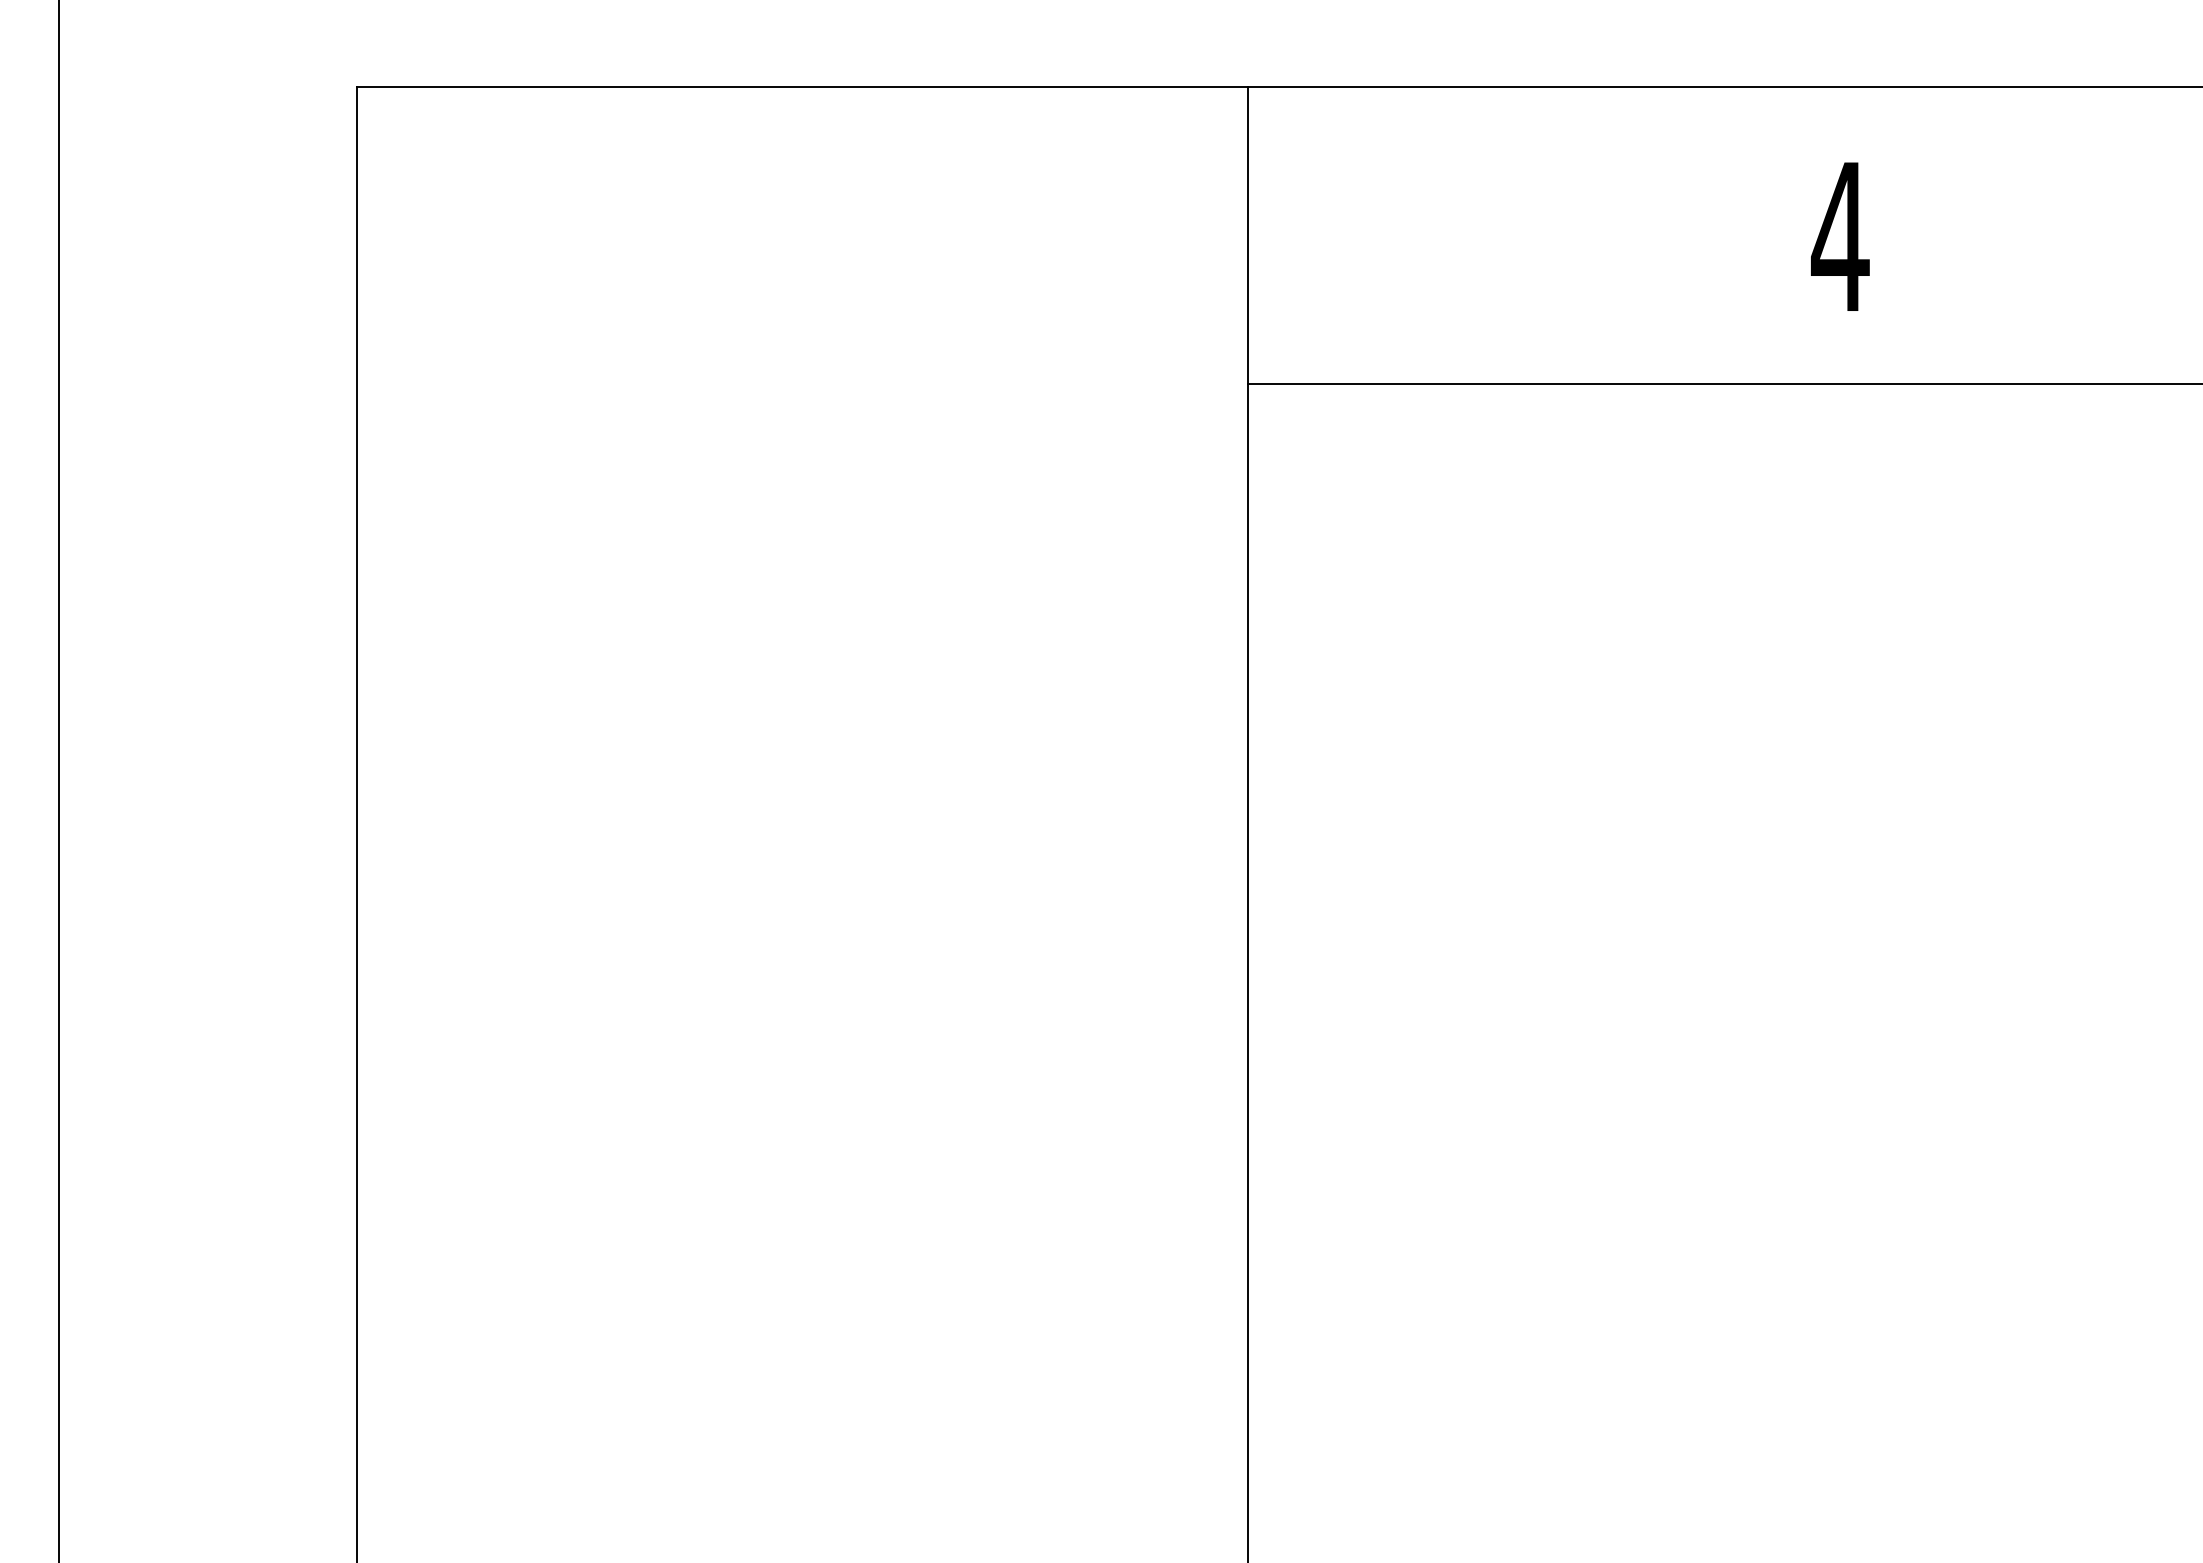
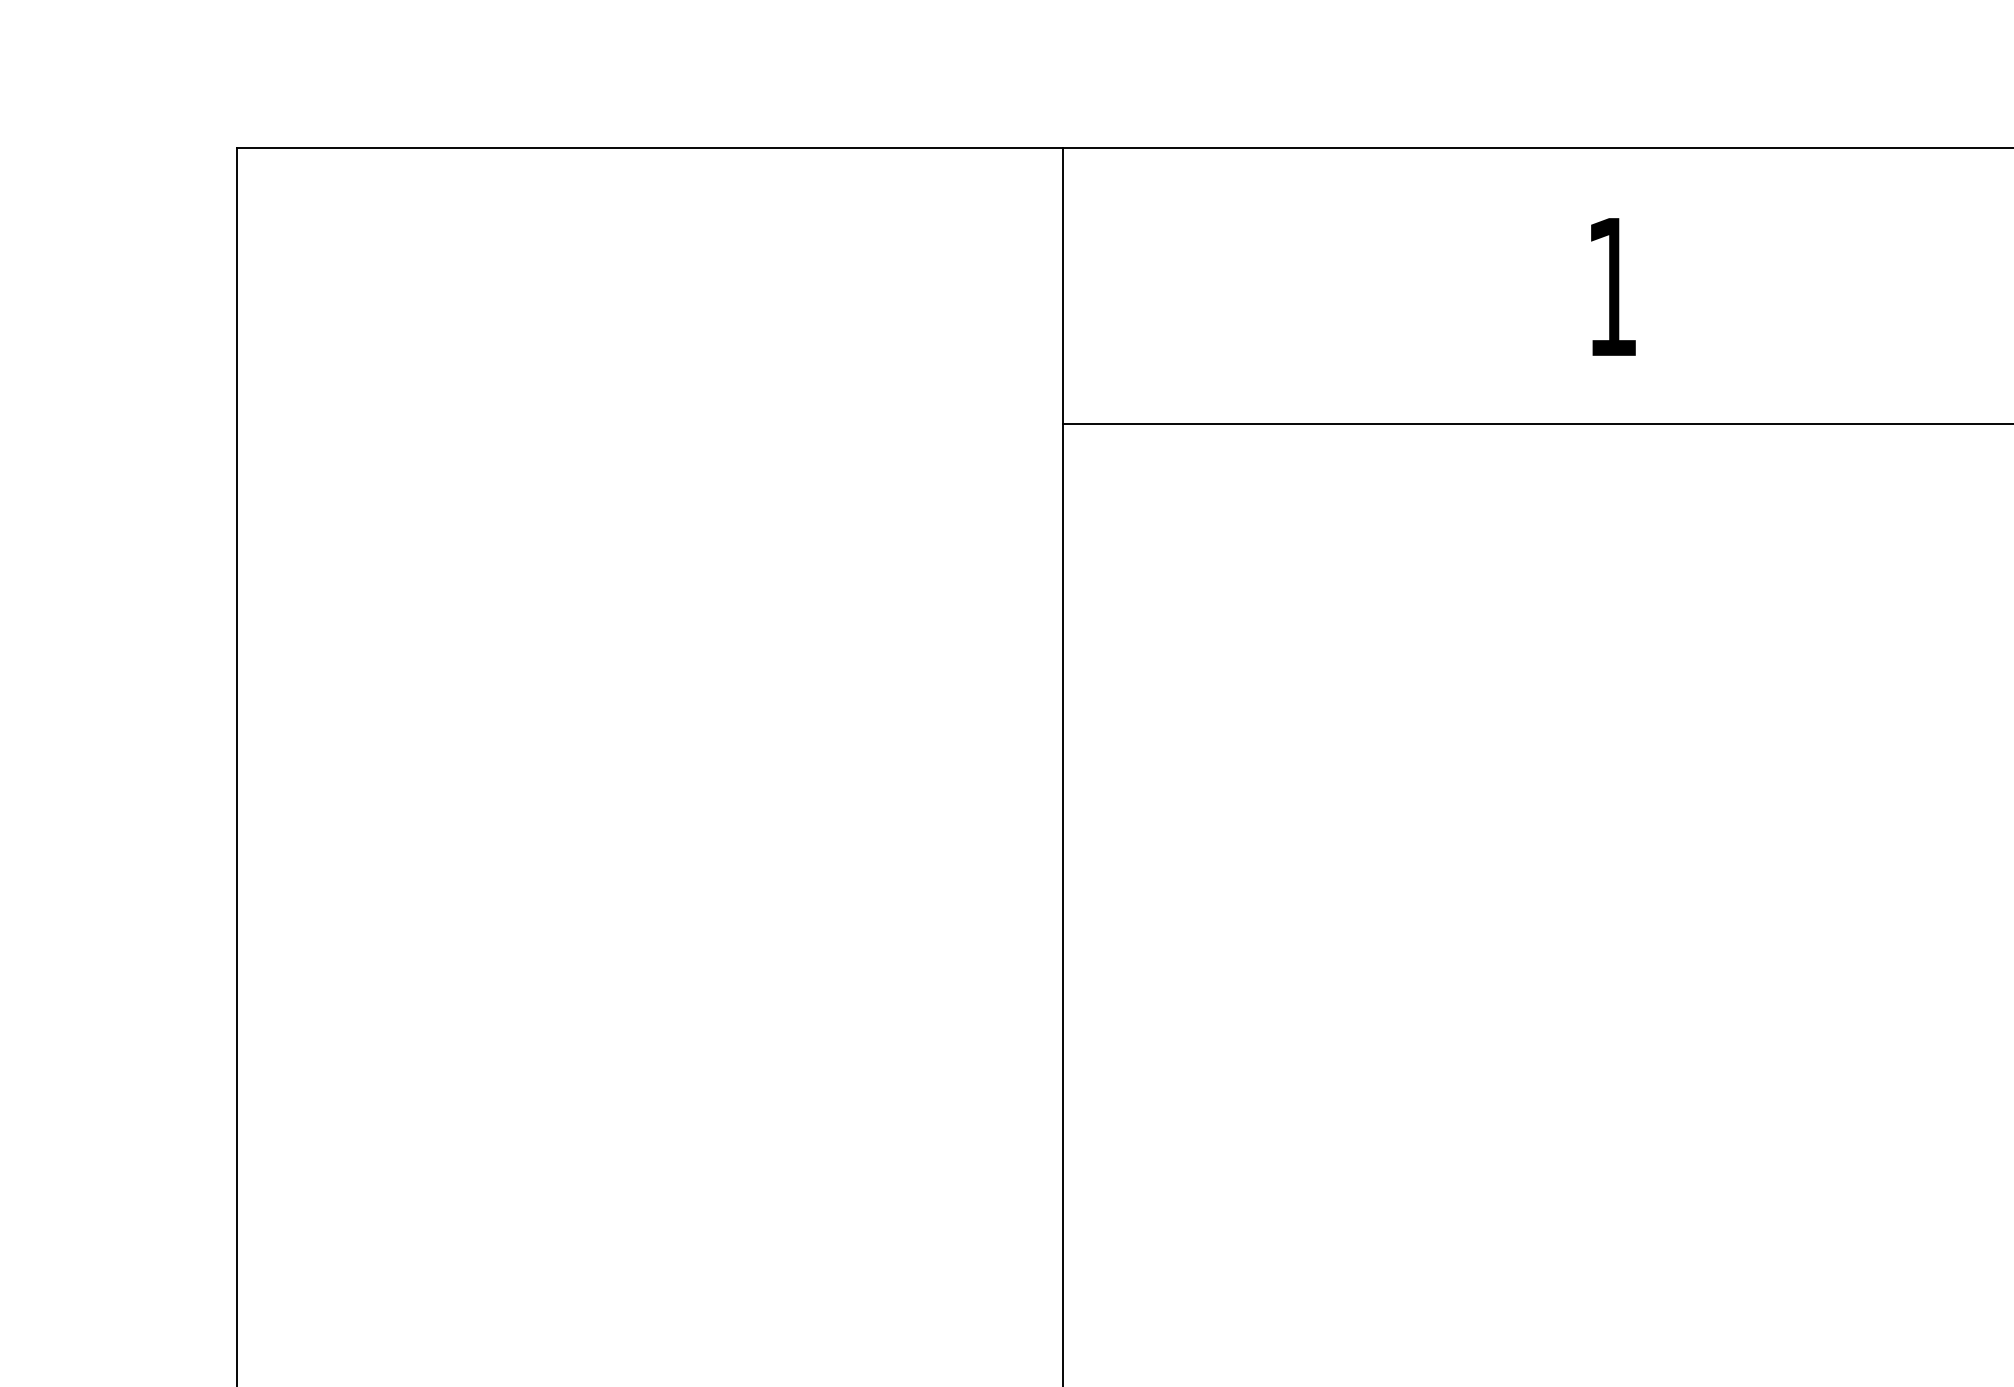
text: (1840, 236) -> (1612, 286), 4 -> 1

